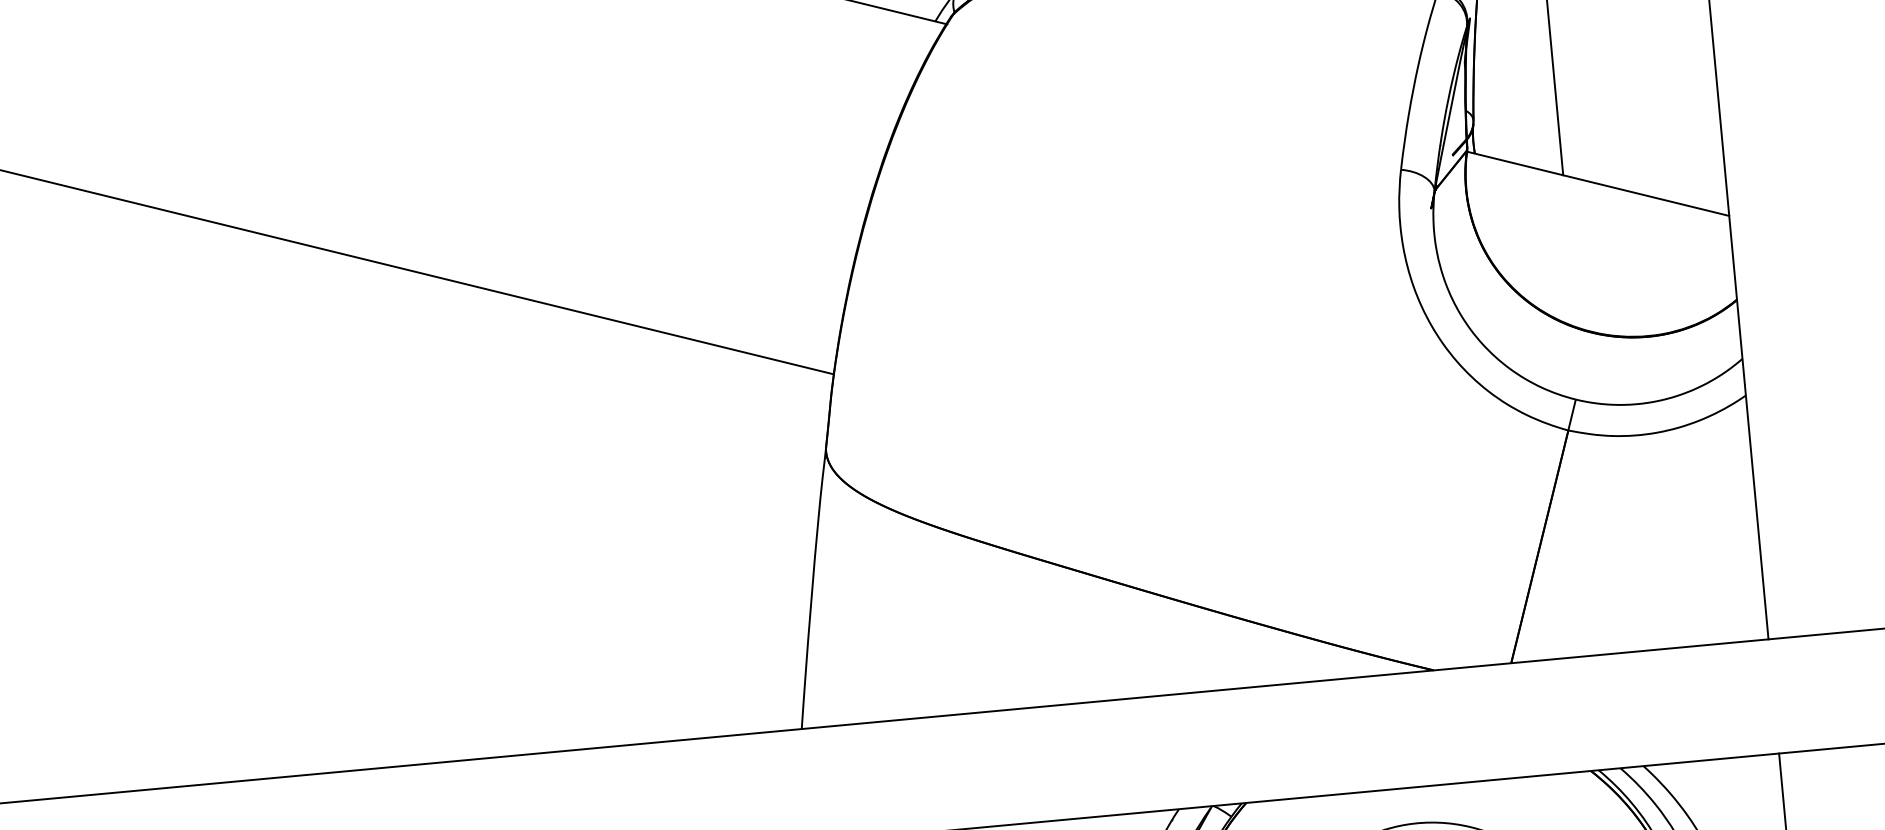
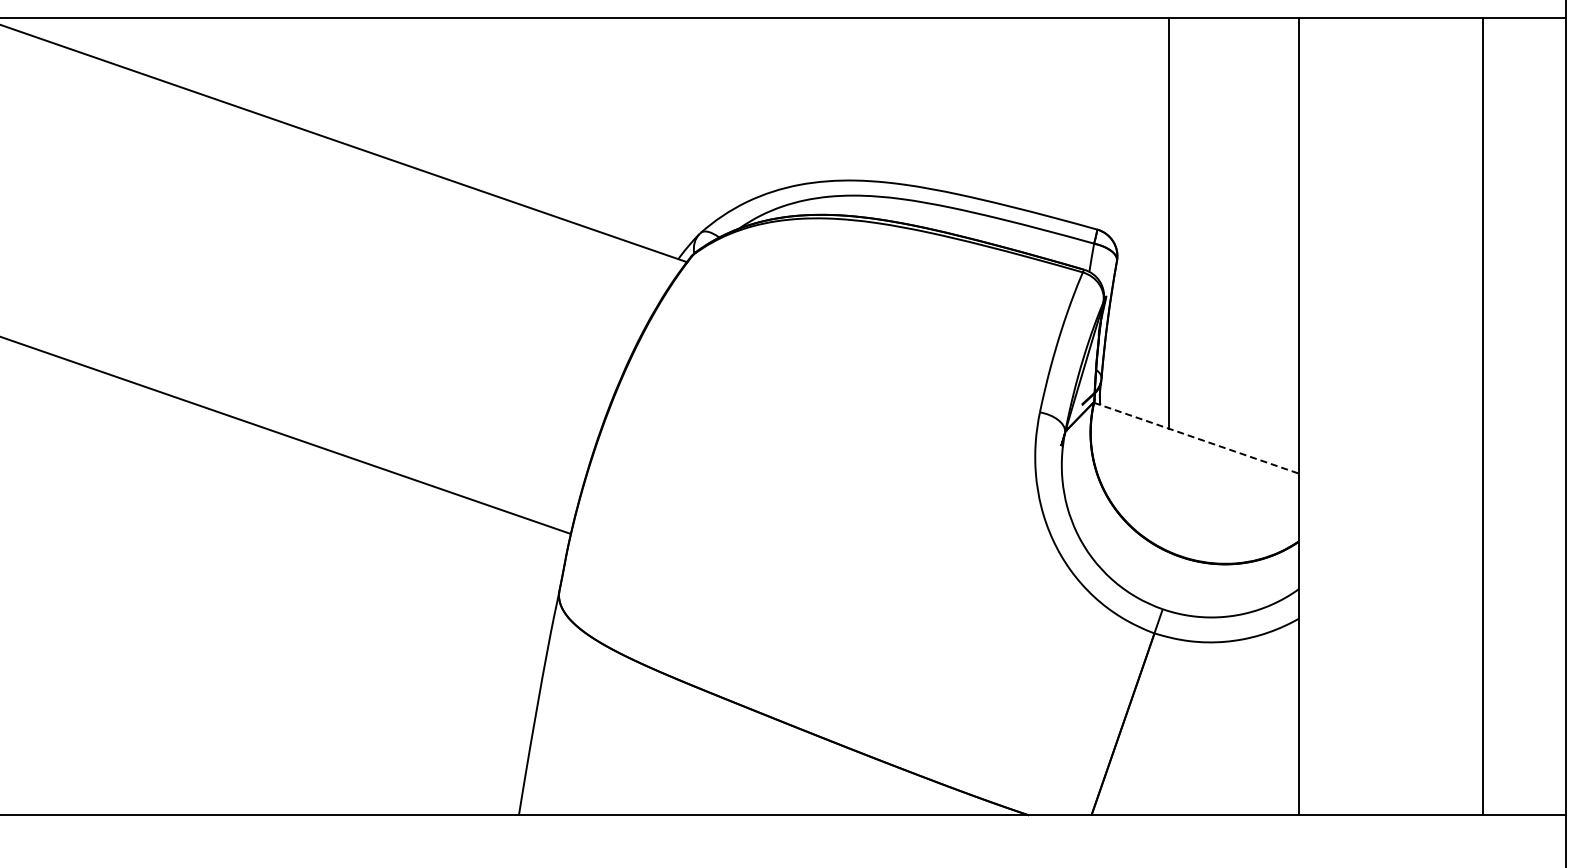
line: (1599, 184) -> (1197, 438), solid -> dashed

